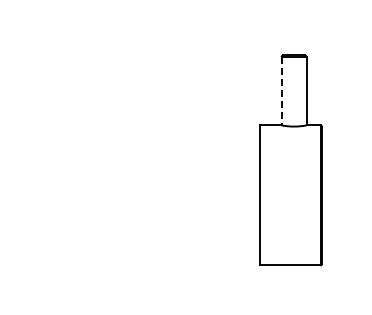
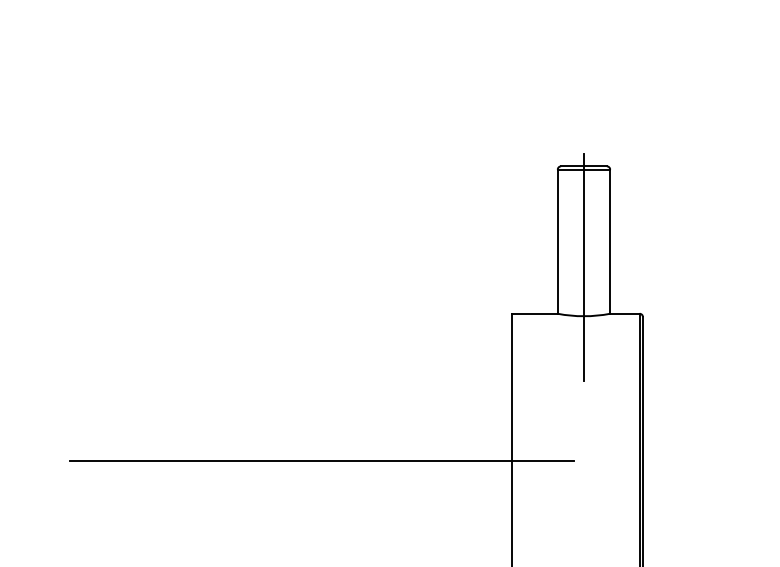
line: (281, 91) -> (557, 242), dashed -> solid
line: (294, 103) -> (584, 267), added
line: (169, 195) -> (321, 461), added

